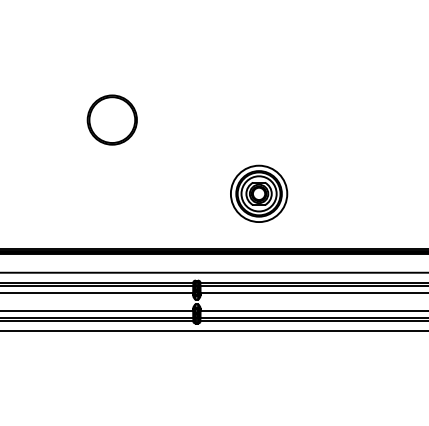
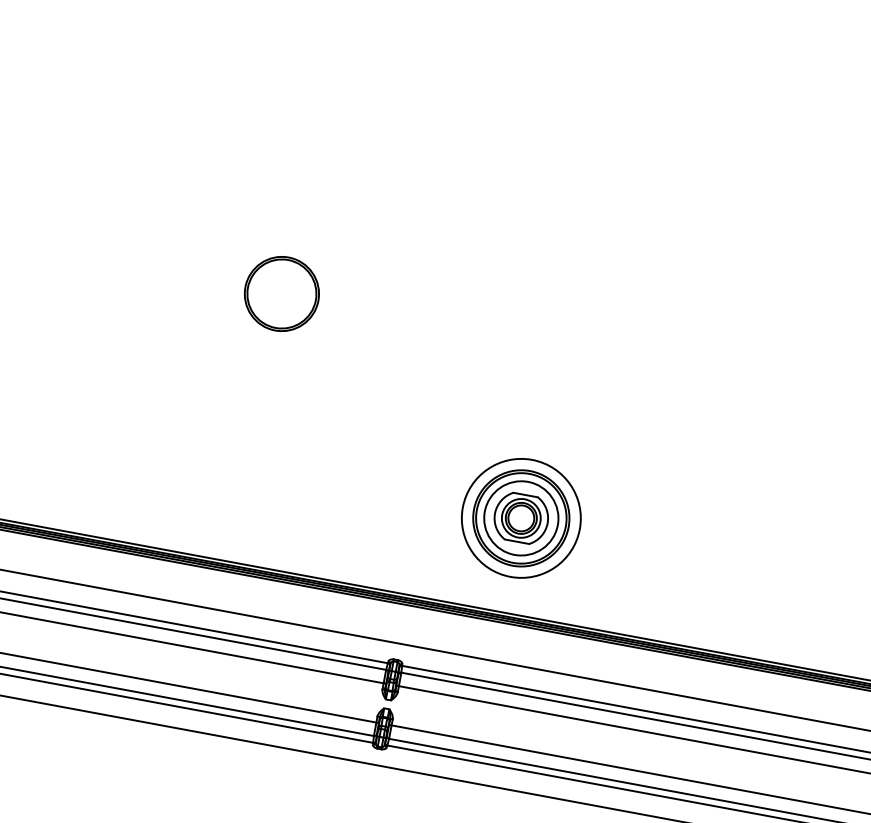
circle: (111, 119) -> (280, 292), size x0.71
part: (259, 193) -> (522, 517), moved

